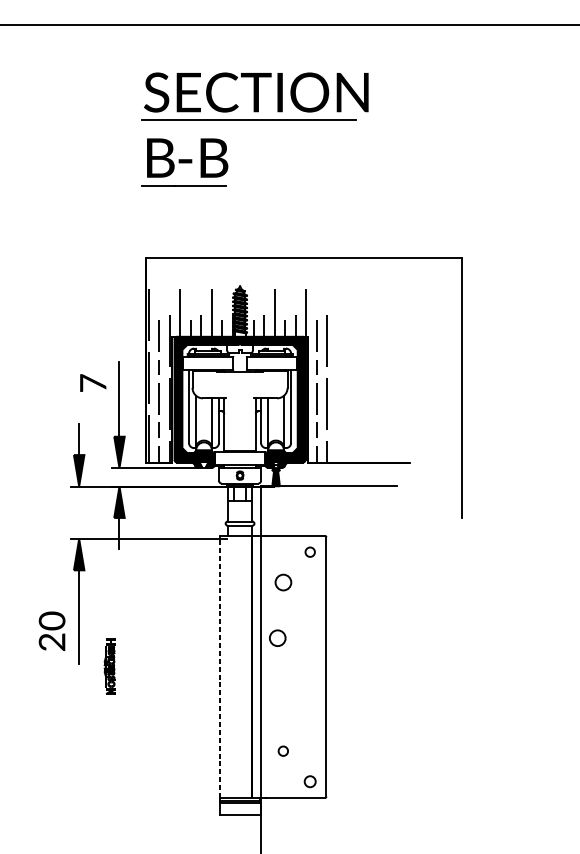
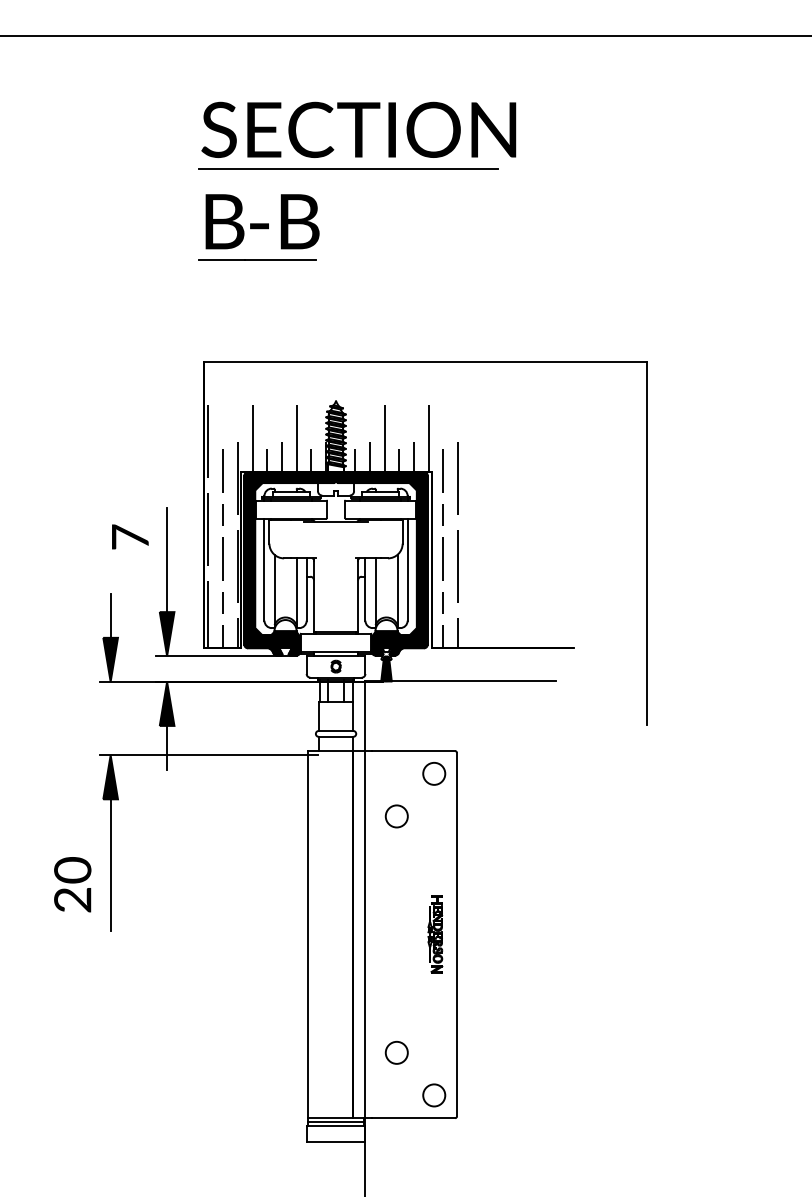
circle: (310, 551) -> (434, 773), size x1.67
circle: (277, 638) -> (388, 894), removed
part: (109, 666) -> (435, 934), moved
line: (219, 666) -> (307, 934), dashed -> solid
circle: (283, 751) -> (396, 1052), size x1.67
circle: (310, 781) -> (434, 1095), size x1.43

